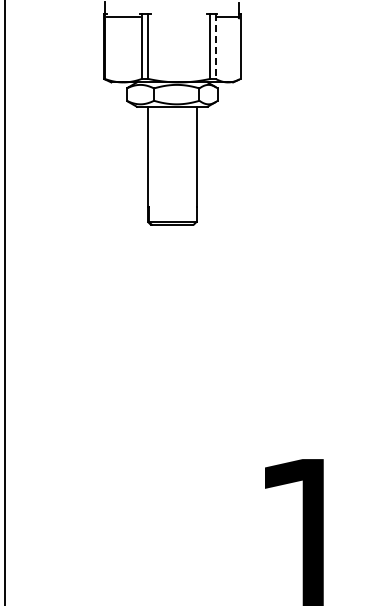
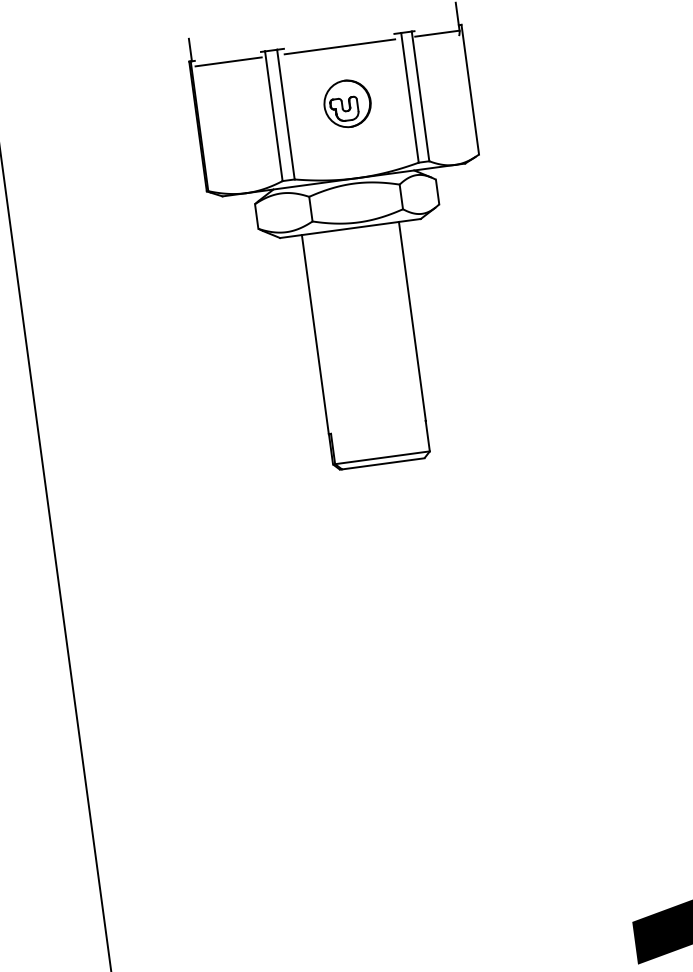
line: (178, 16) -> (338, 46), added
part: (178, 44) -> (346, 102), added
line: (215, 46) -> (420, 96), dashed -> solid

